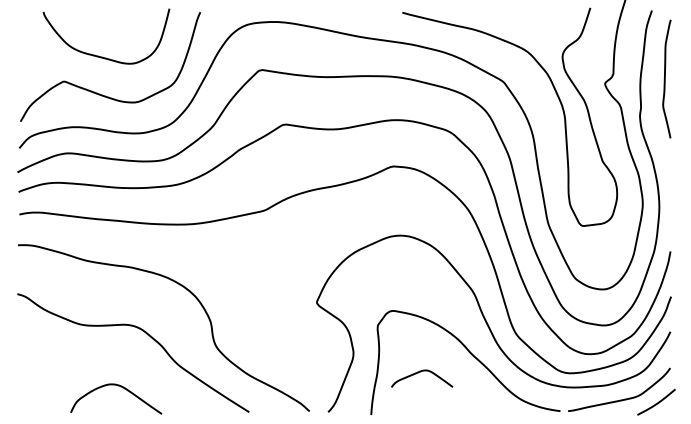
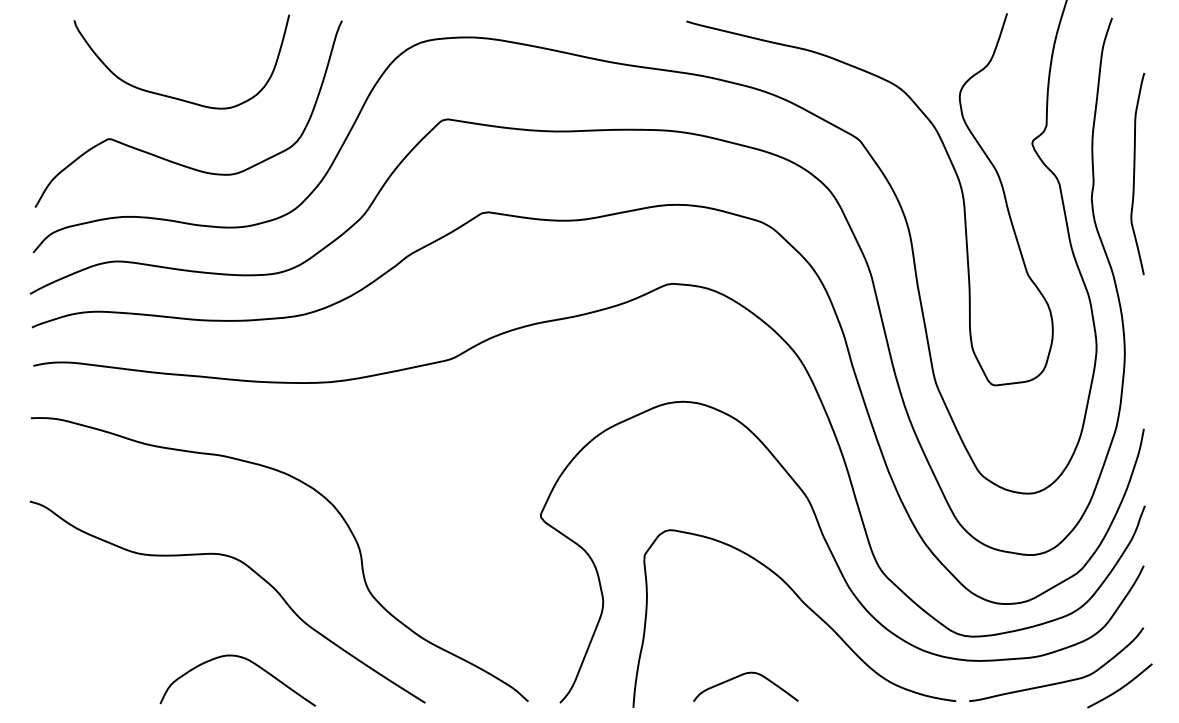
curve: (665, 78) -> (1135, 173), moved
curve: (421, 372) -> (744, 676), moved
curve: (124, 389) -> (251, 664), moved

